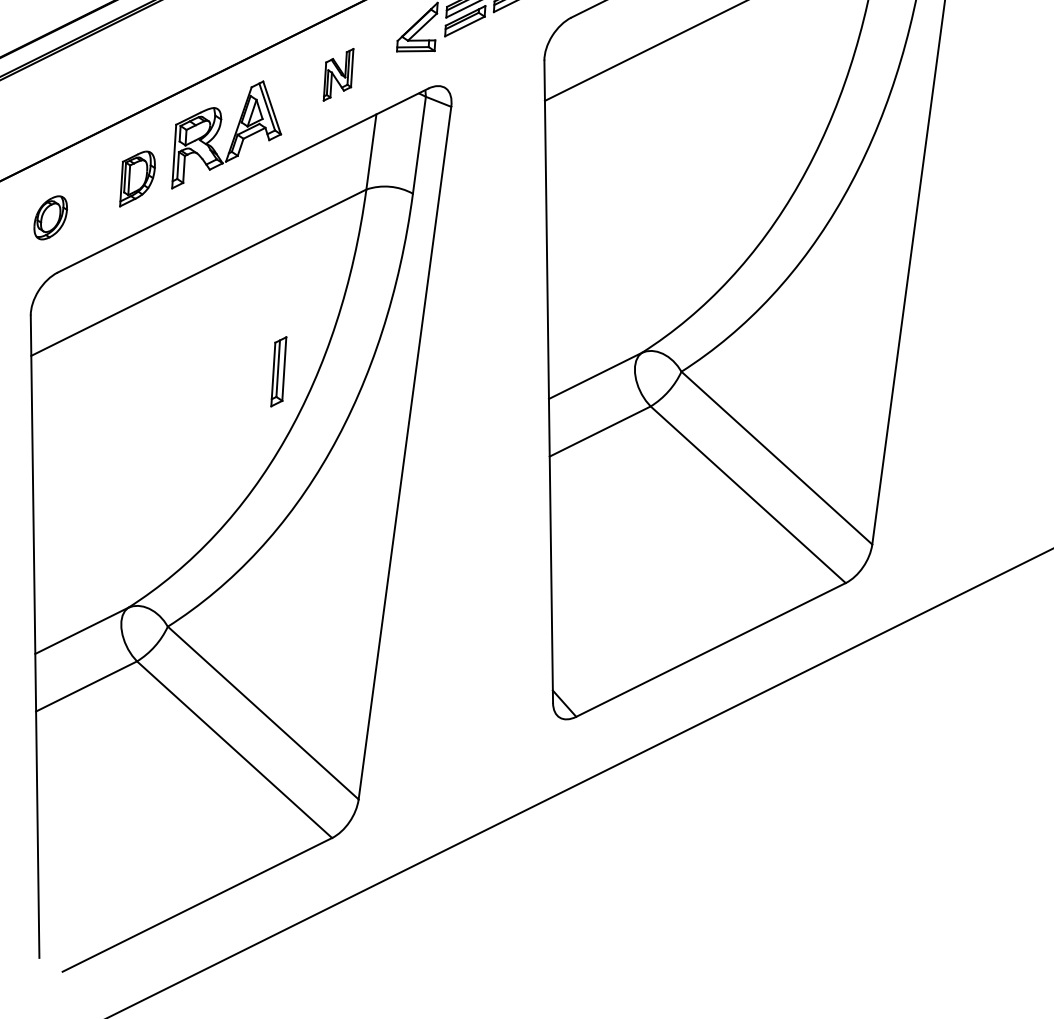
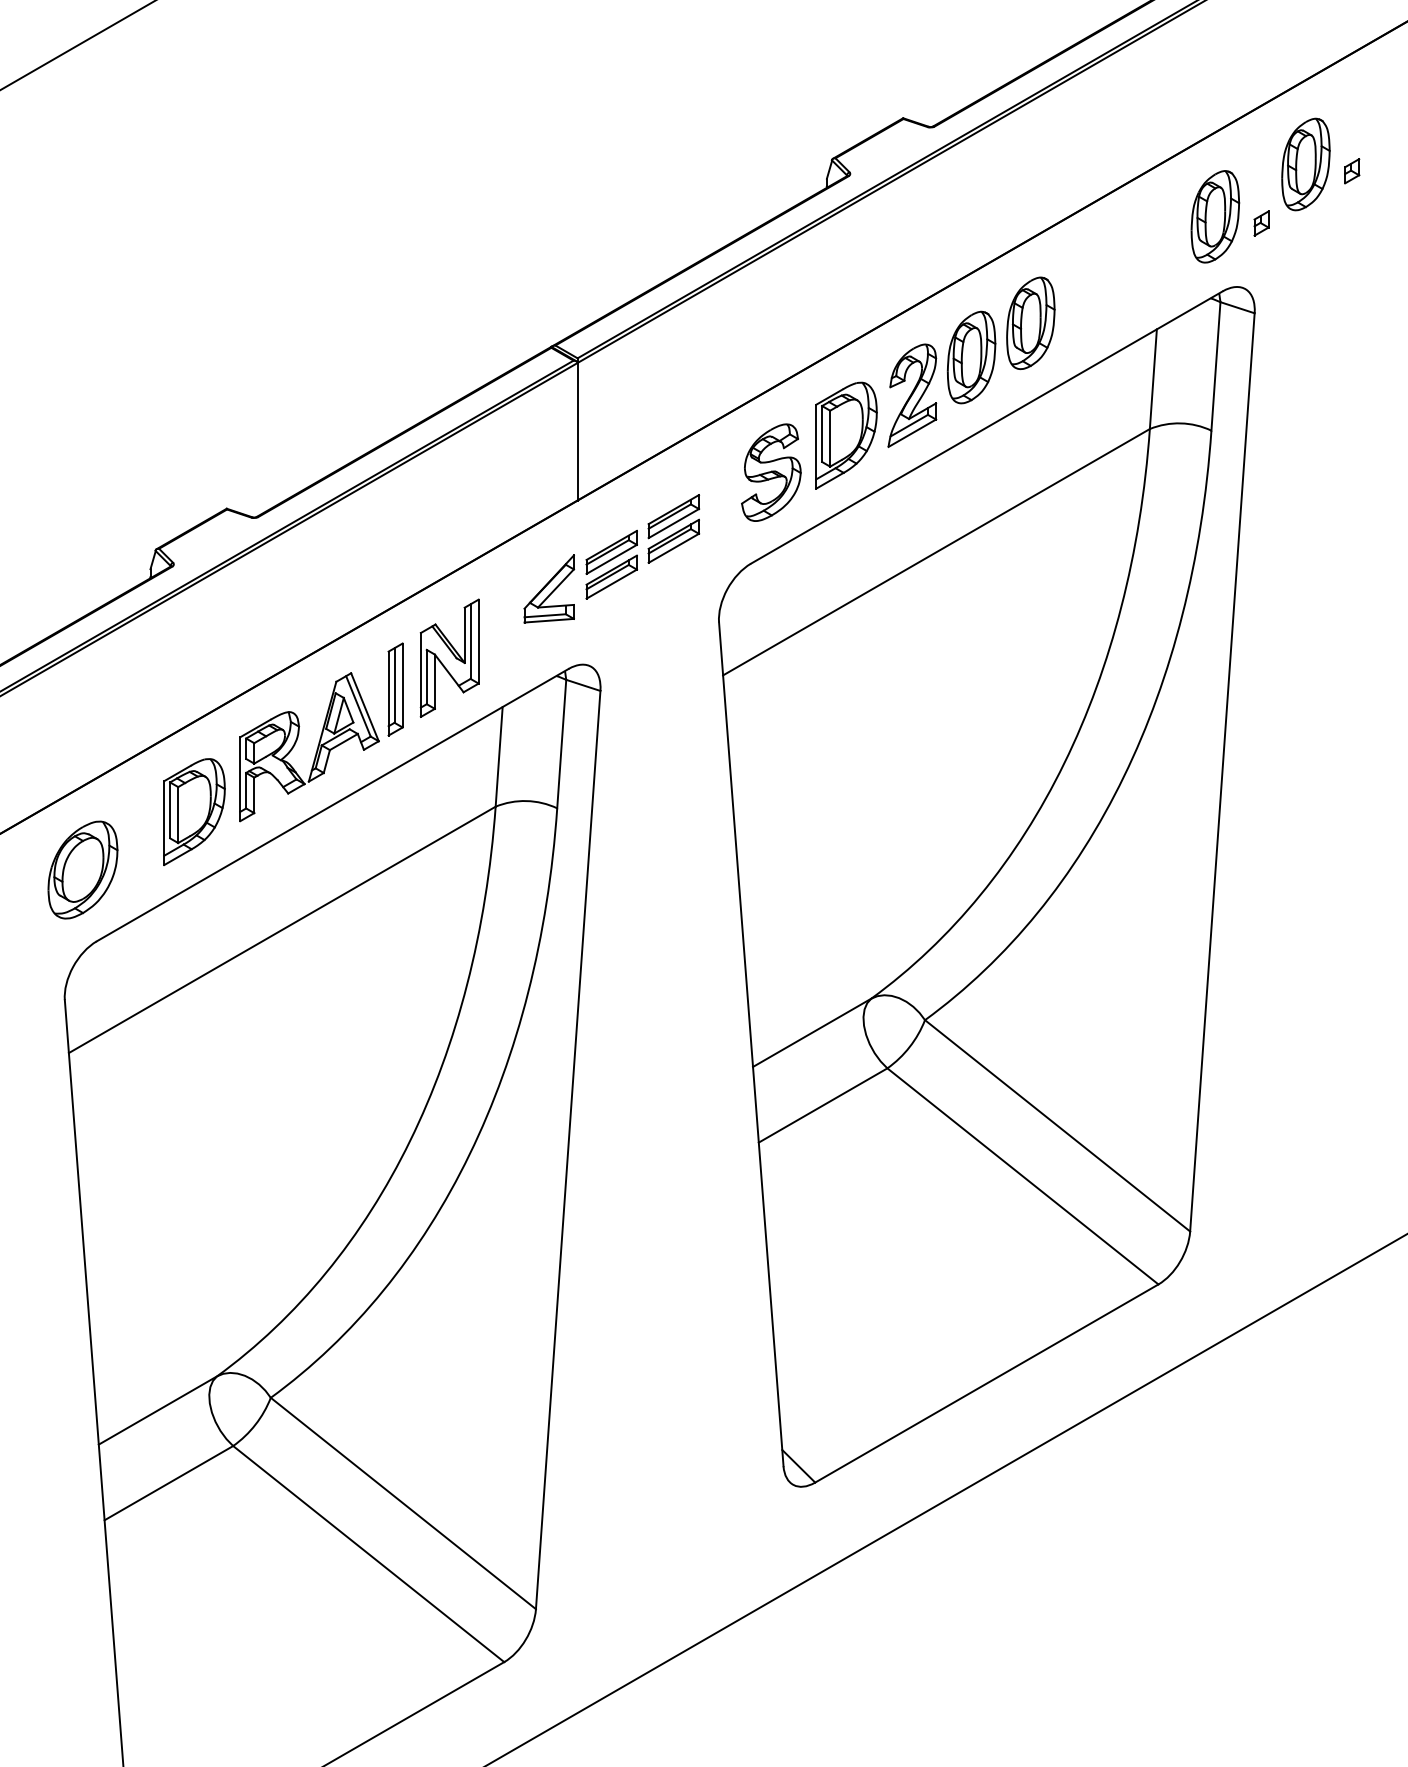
part: (338, 74) -> (449, 657), size x1.67
part: (137, 178) -> (194, 811), size x1.43
part: (50, 217) -> (82, 869), size x1.67
part: (278, 371) -> (395, 689), moved

